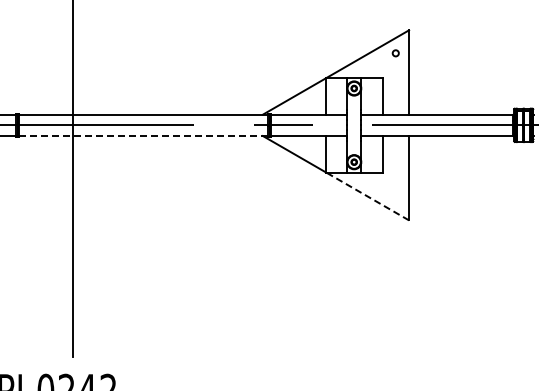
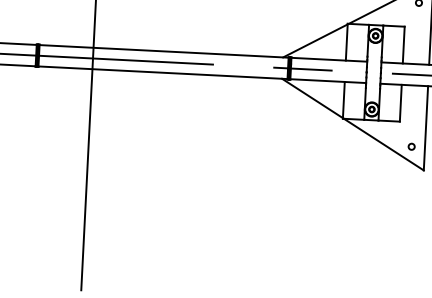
line: (143, 136) -> (162, 73), dashed -> solid
line: (367, 196) -> (383, 144), dashed -> solid
circle: (395, 197) -> (411, 146), added

